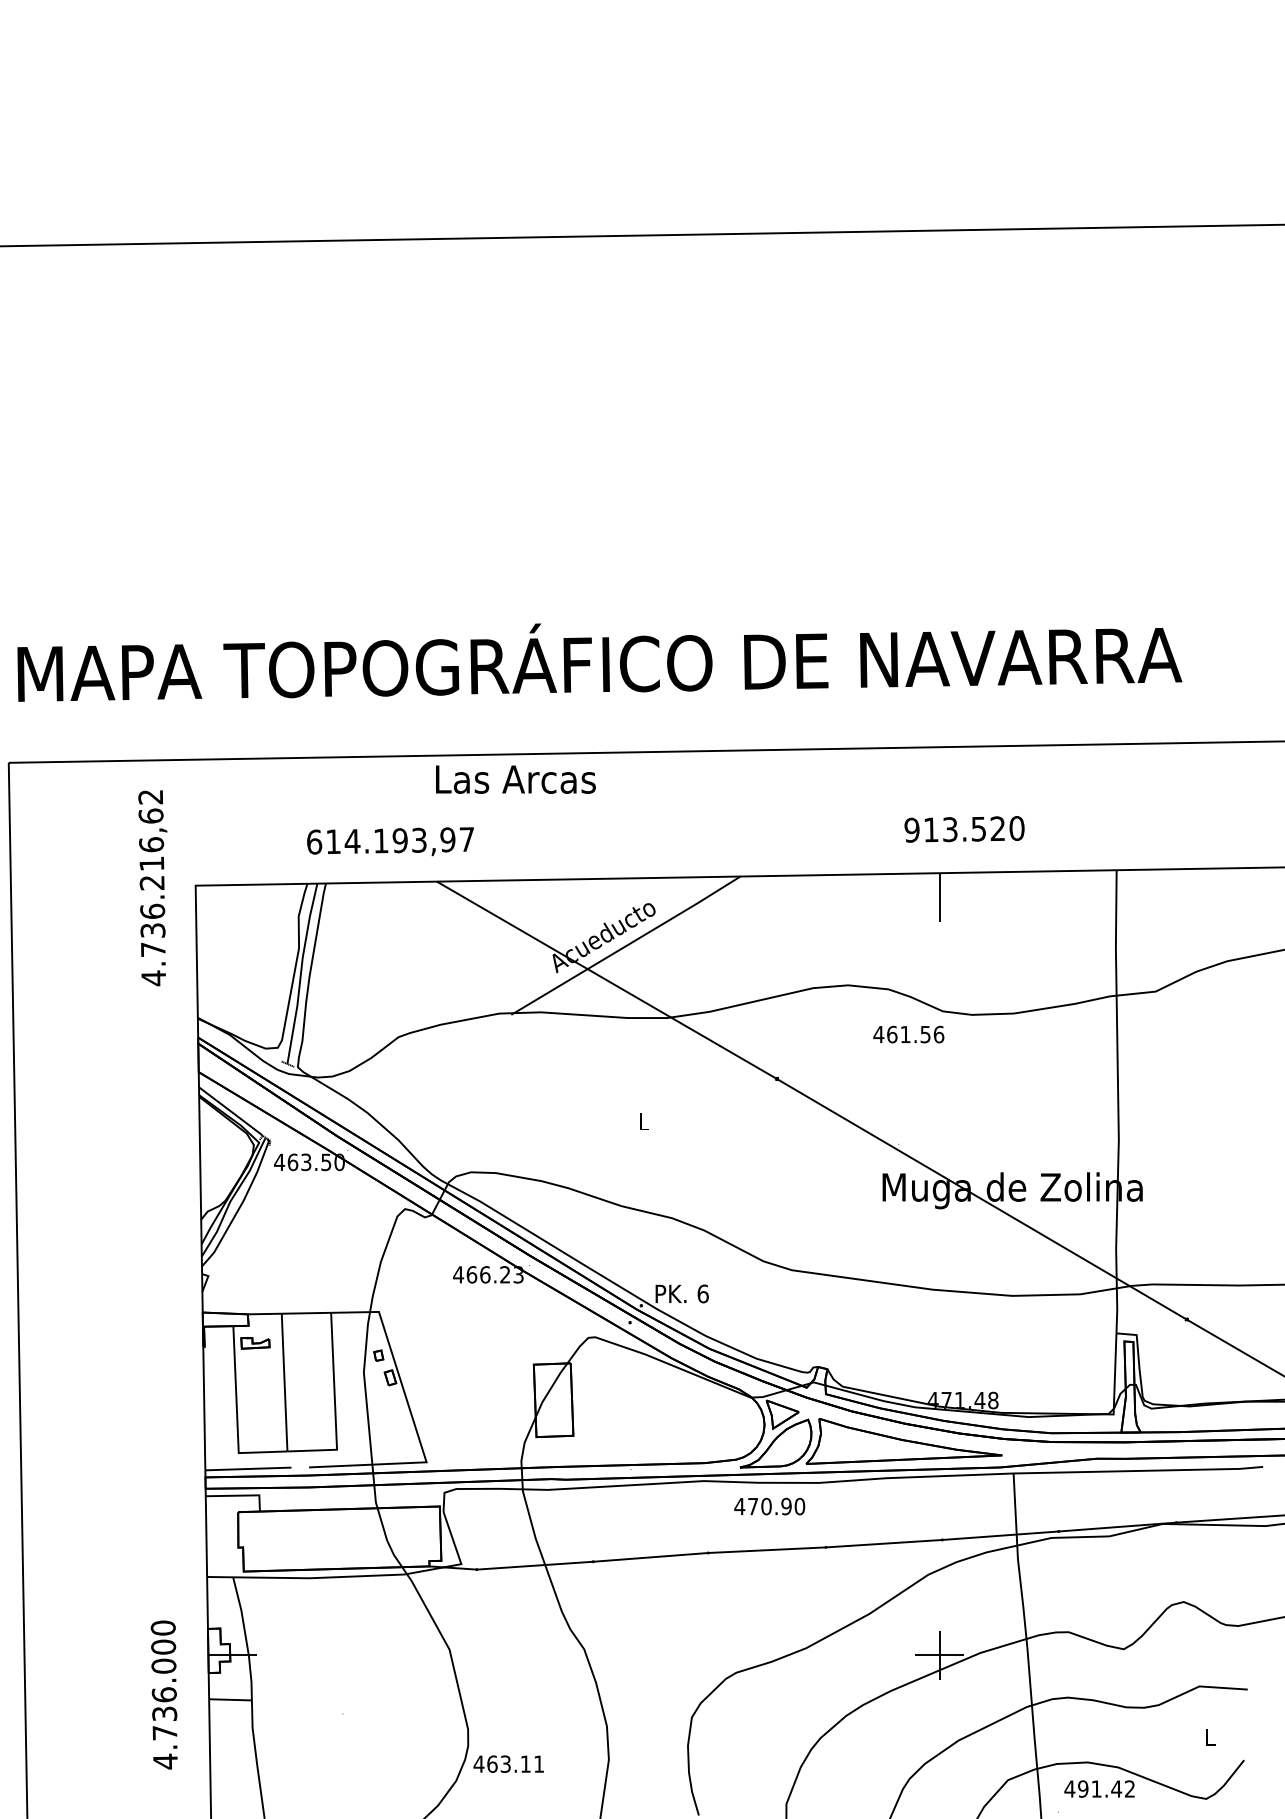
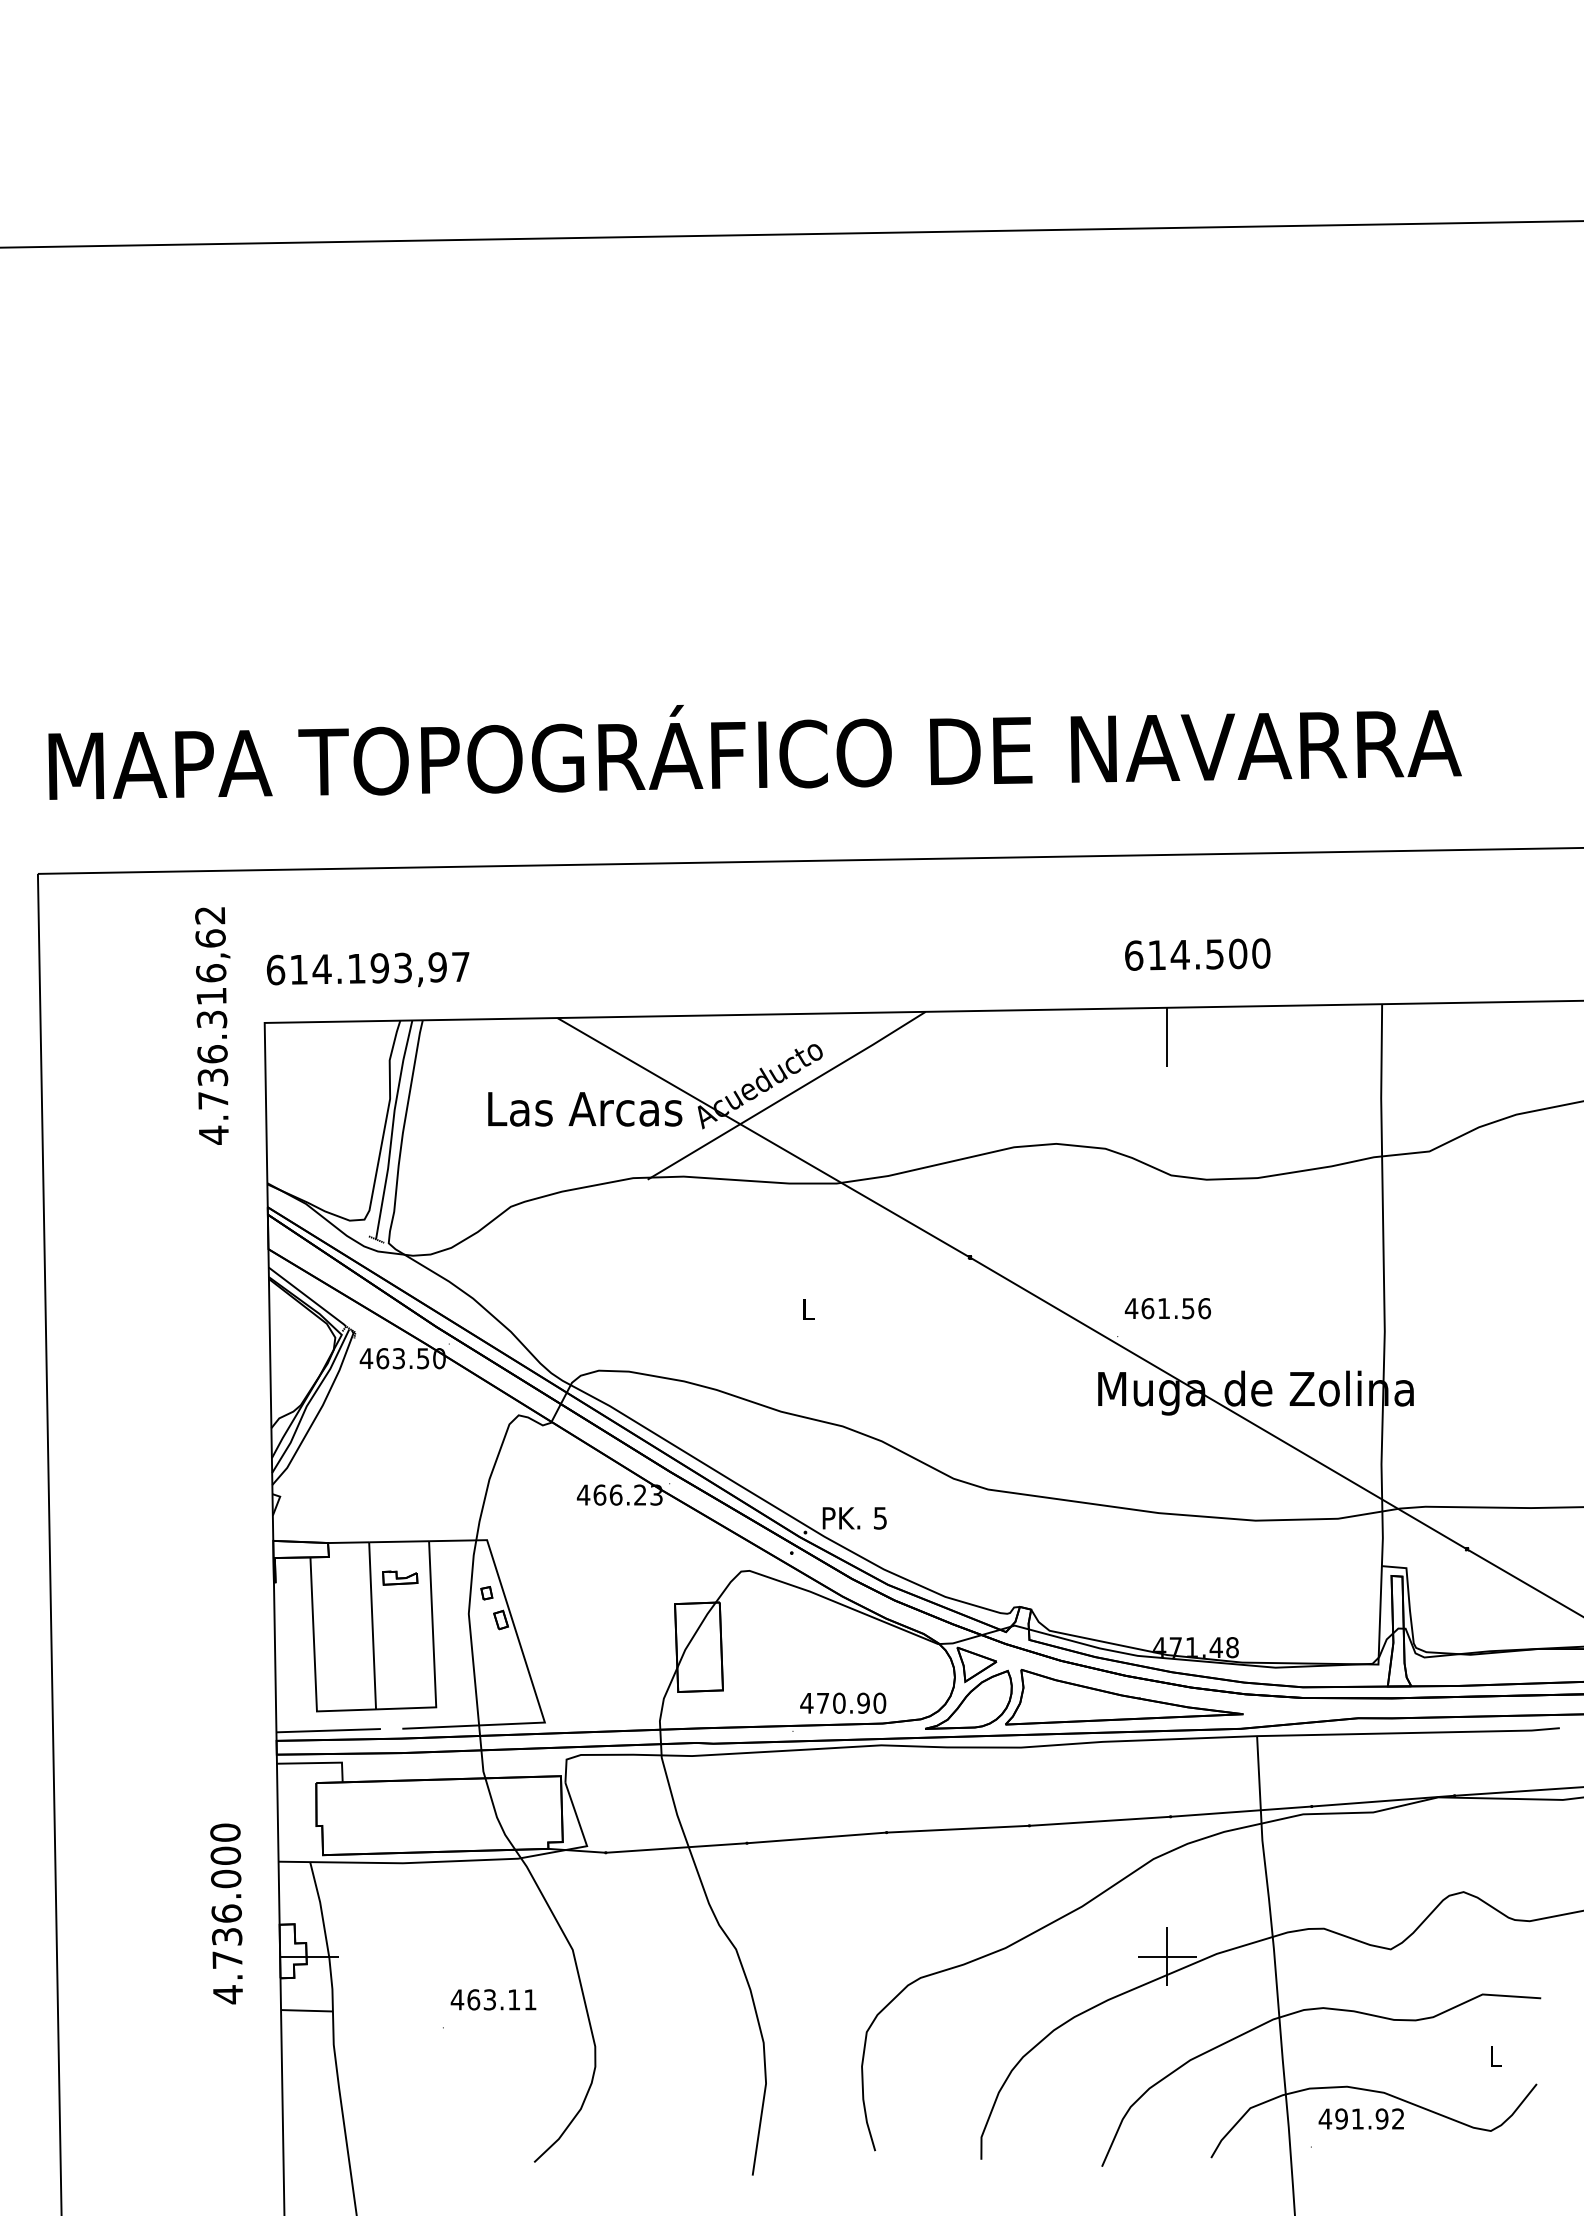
text: (516, 779) -> (585, 1109), moved
text: (954, 829) -> (1185, 954), 913.520 -> 614.500
text: (390, 841) -> (368, 969), moved
text: (152, 882) -> (212, 1019), 4.736.216,62 -> 4.736.316,62
text: (908, 1034) -> (1167, 1308), moved
text: (703, 1293) -> (880, 1517), 6 -> 5
part: (255, 1342) -> (400, 1577), moved
text: (769, 1505) -> (843, 1702), moved
text: (164, 1694) -> (226, 1913), moved
text: (508, 1763) -> (493, 1999), moved
text: (1116, 1788) -> (1381, 2118), 491.42 -> 491.92

